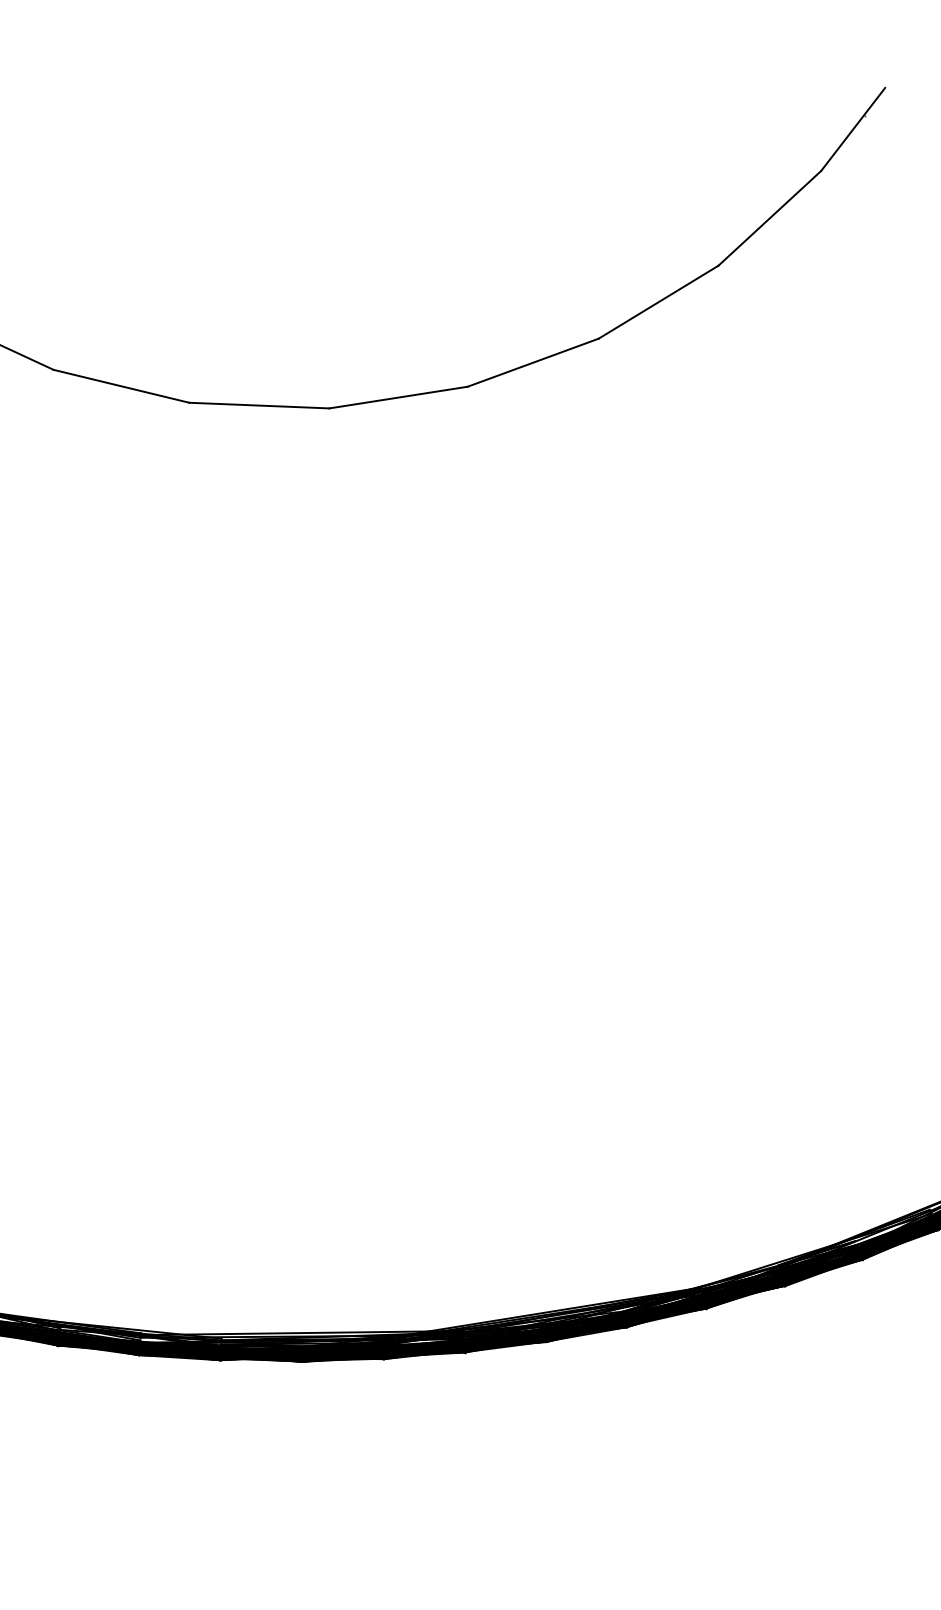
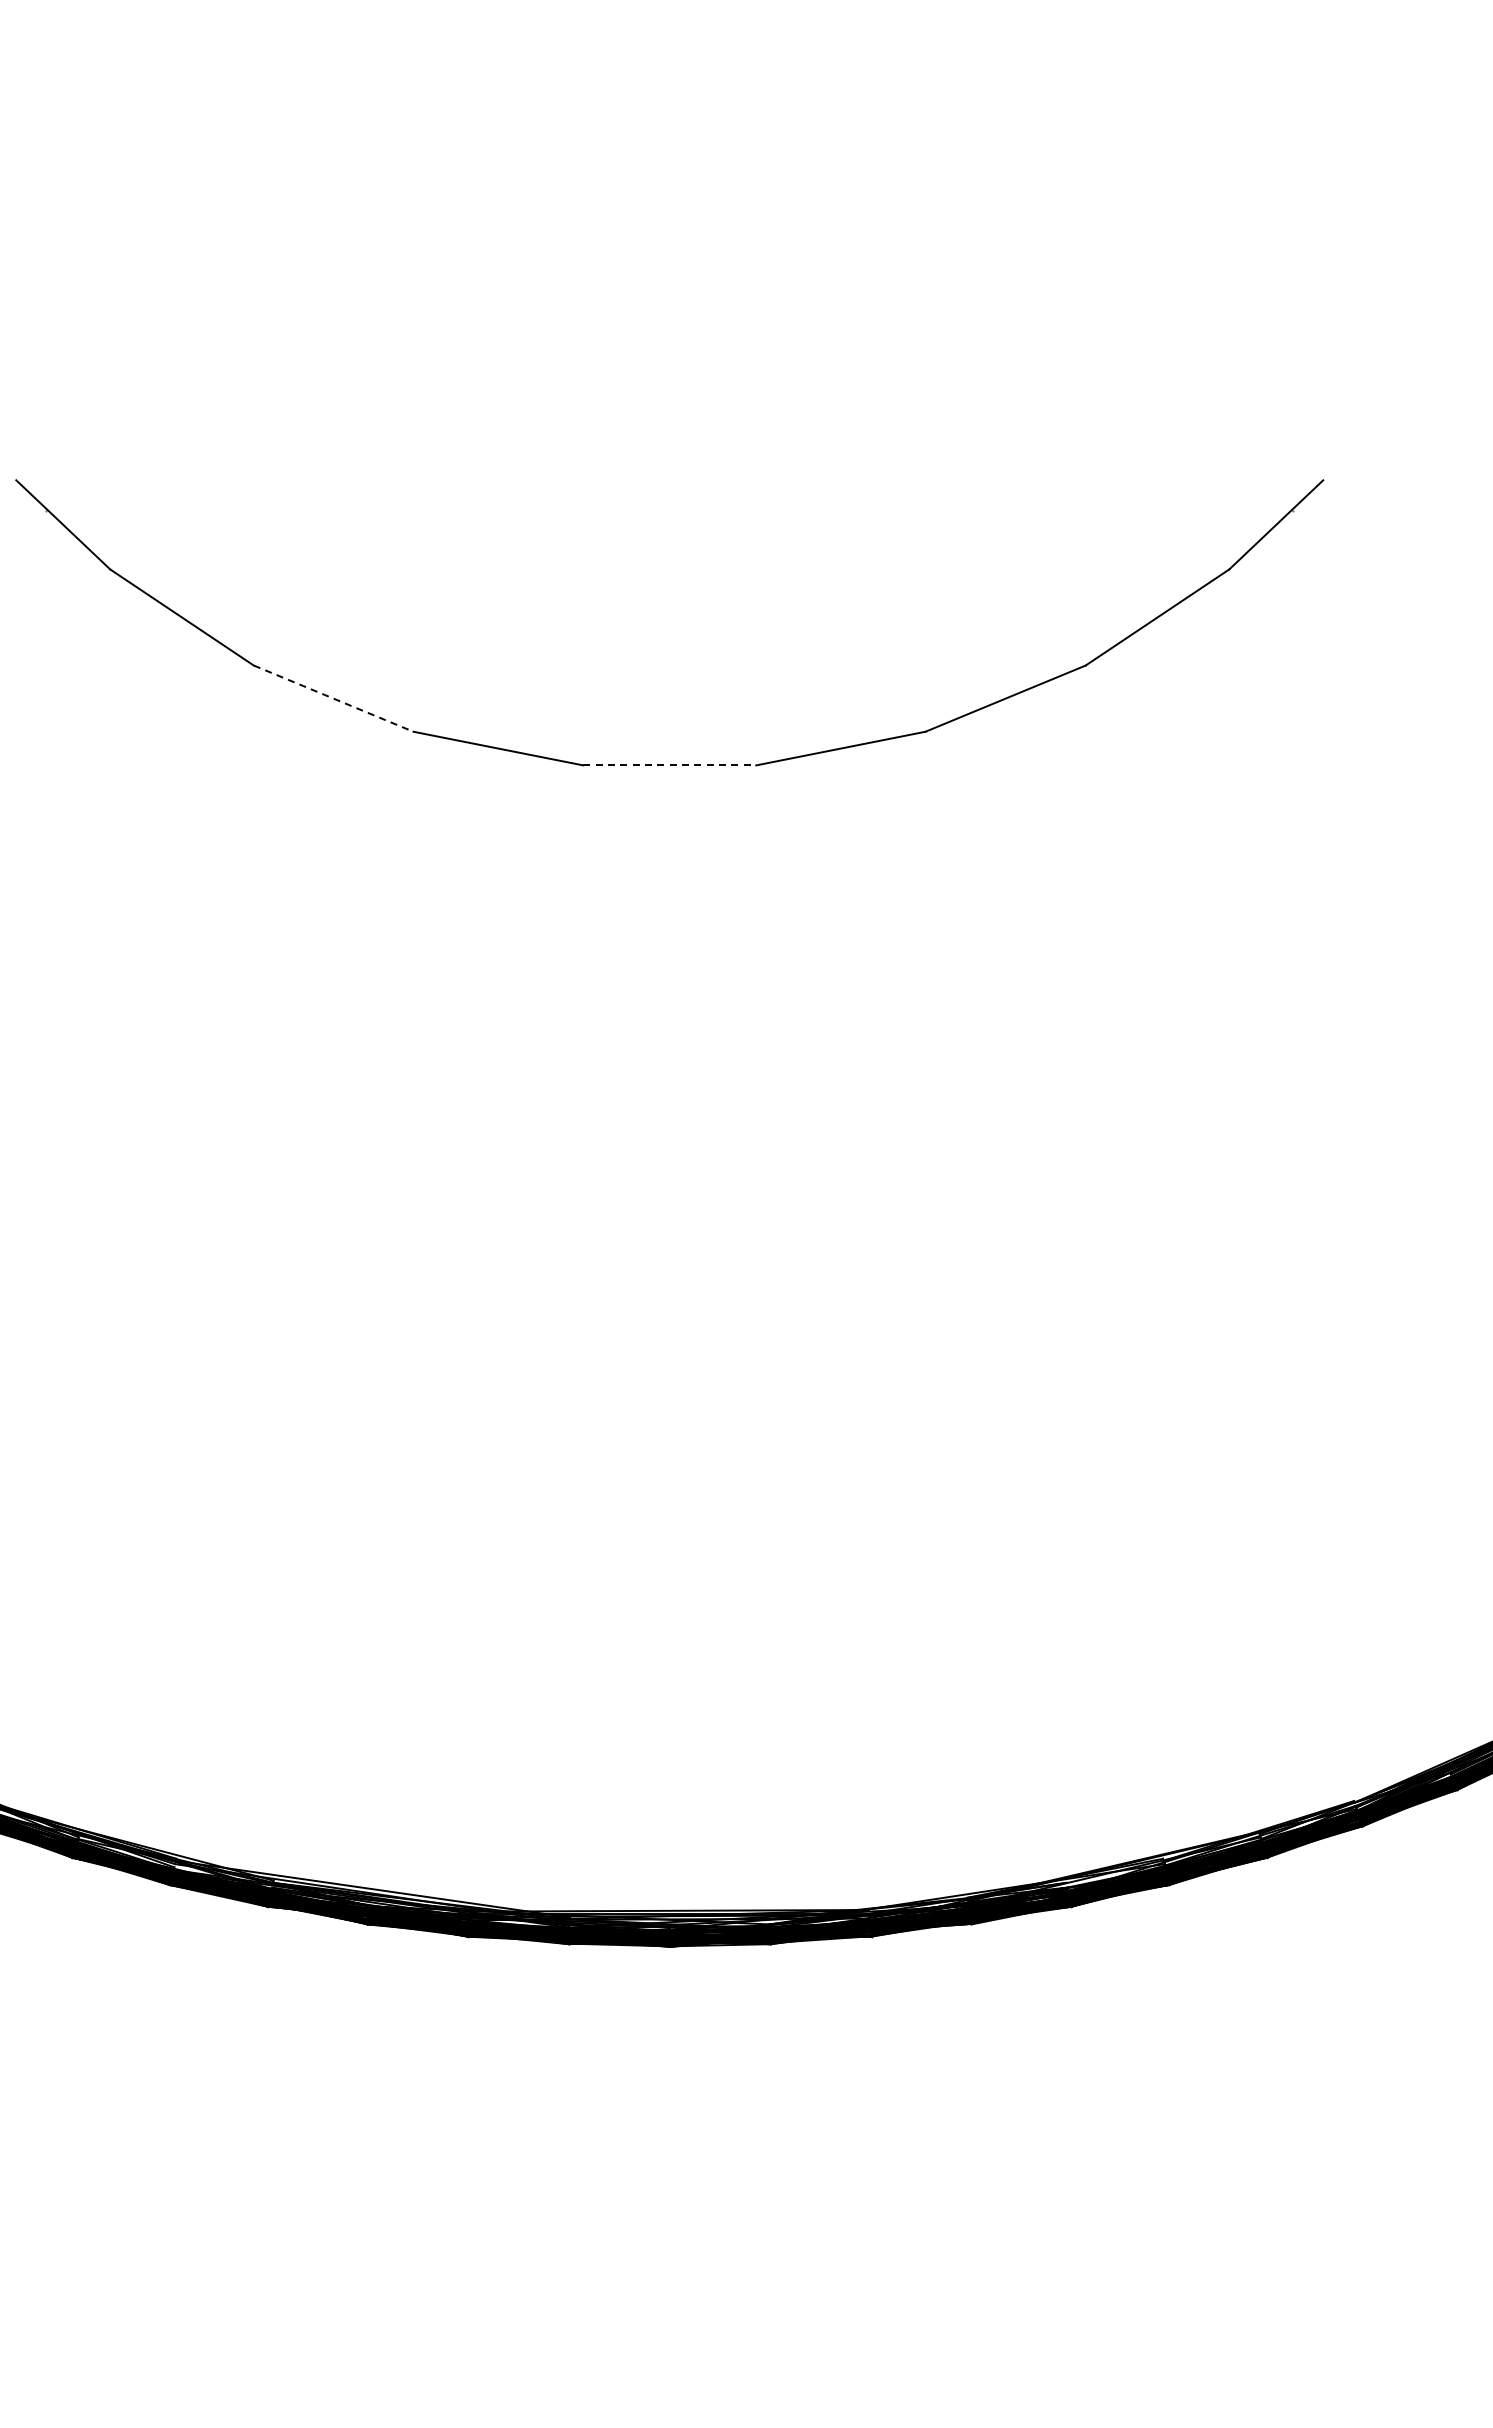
line: (122, 386) -> (334, 698), solid -> dashed
line: (399, 397) -> (670, 765), solid -> dashed

